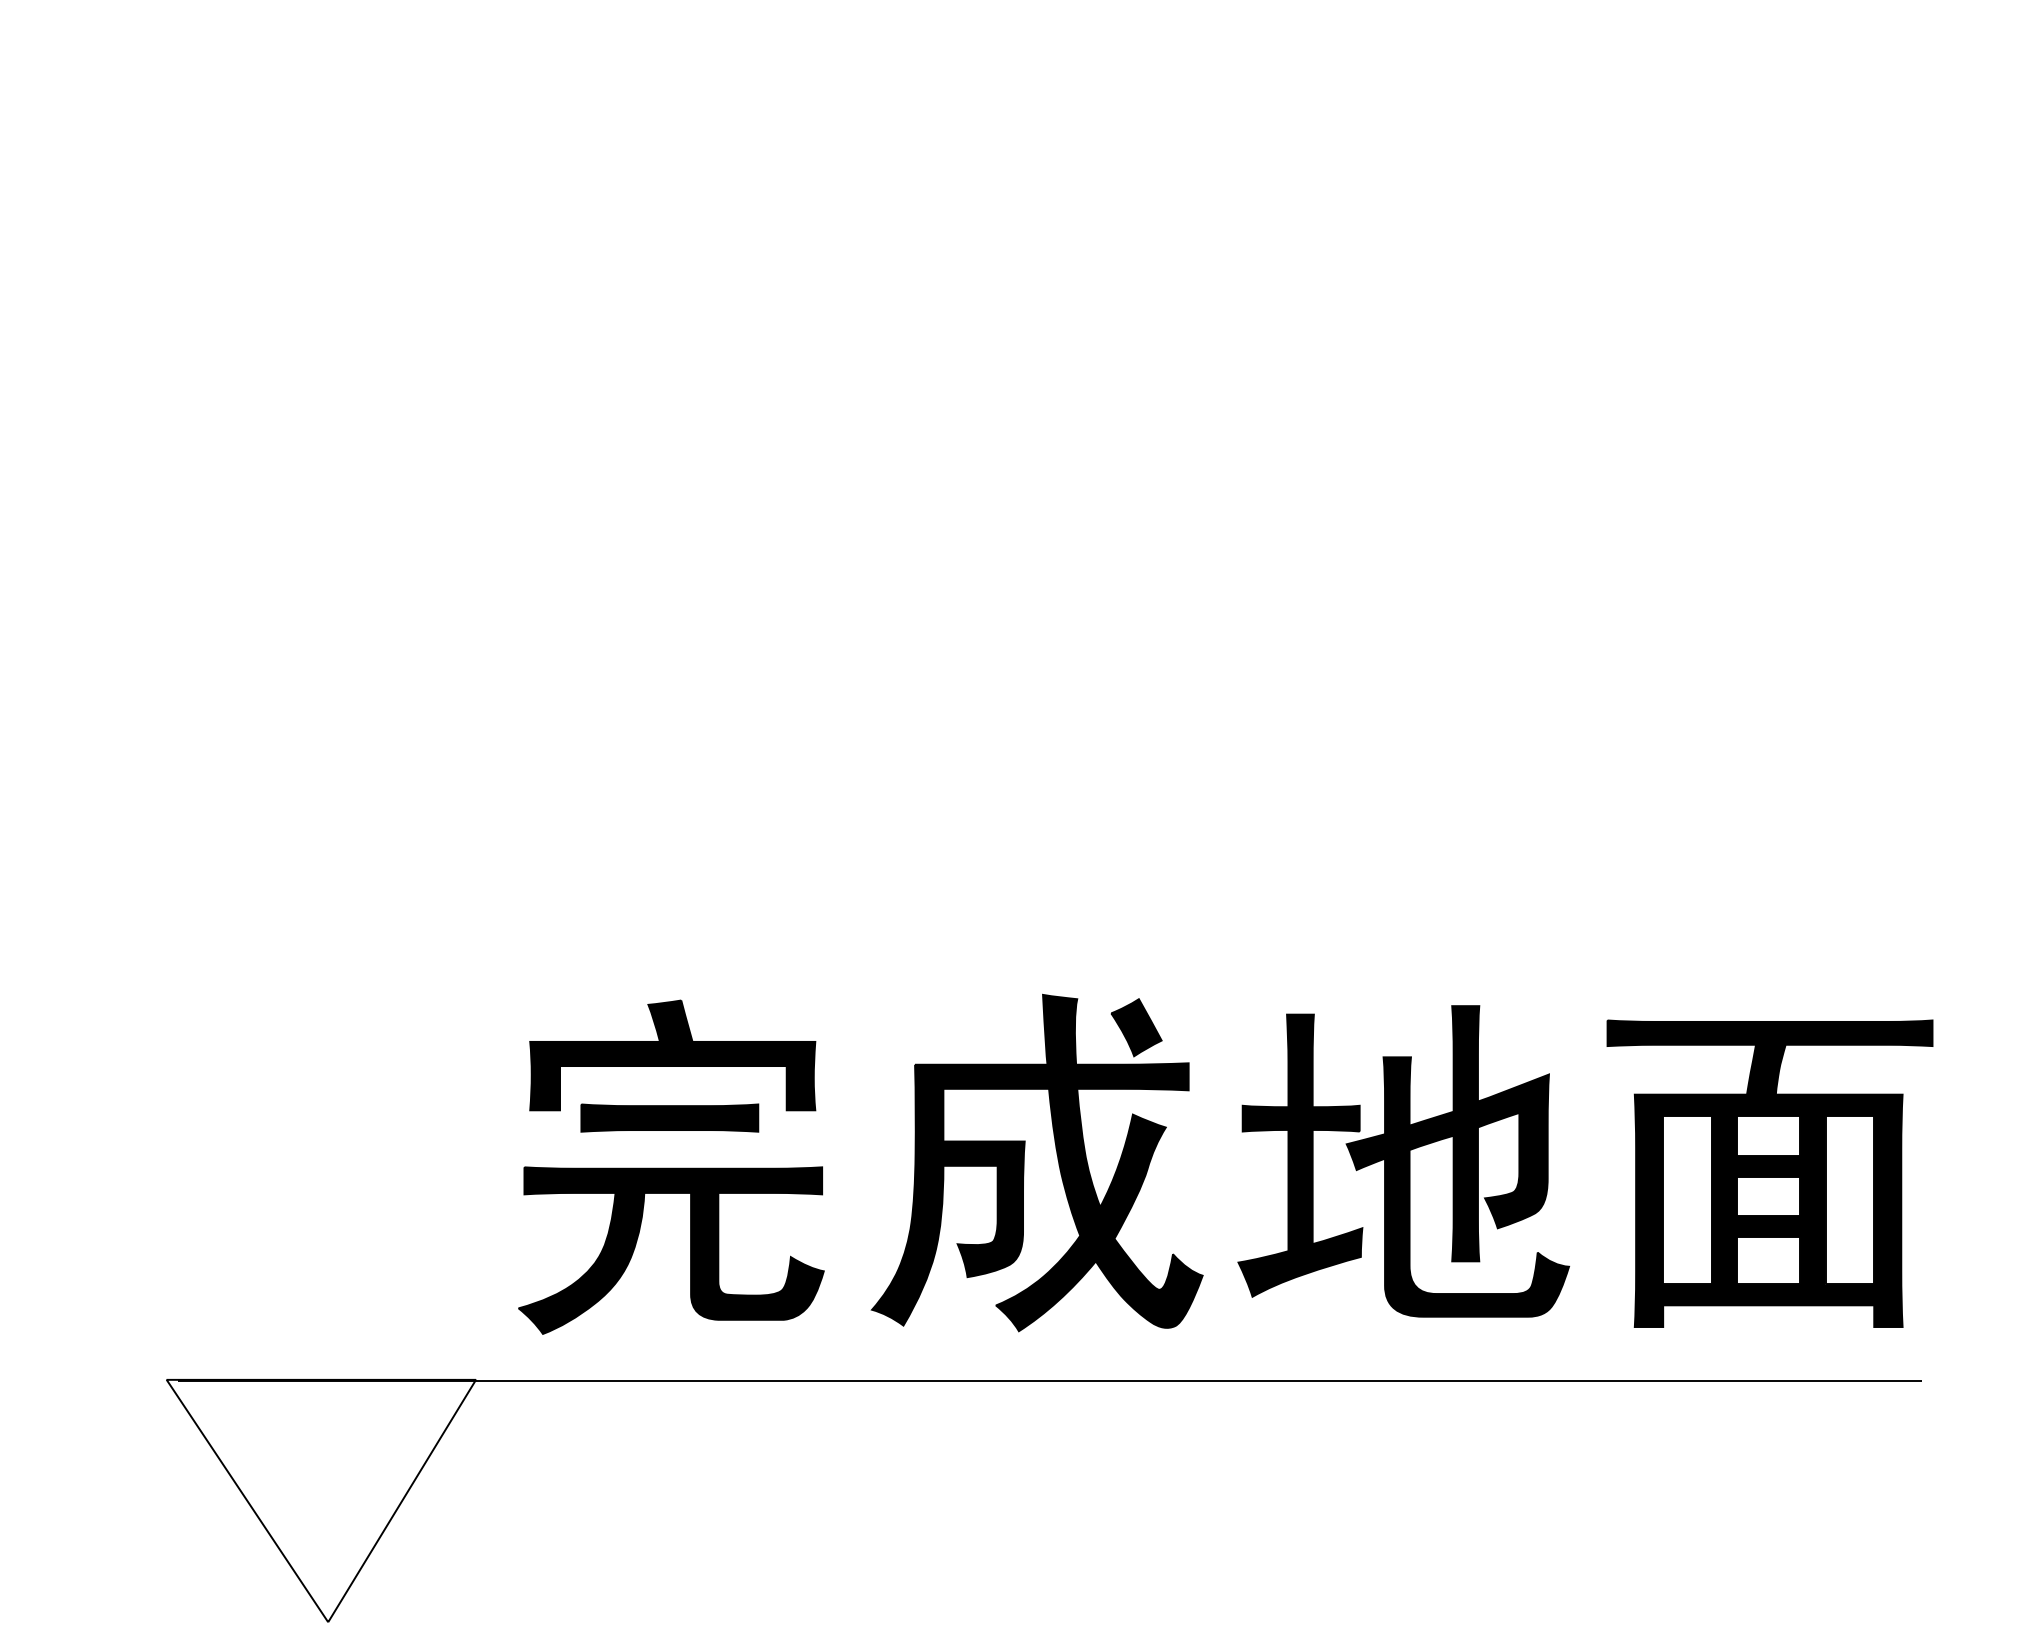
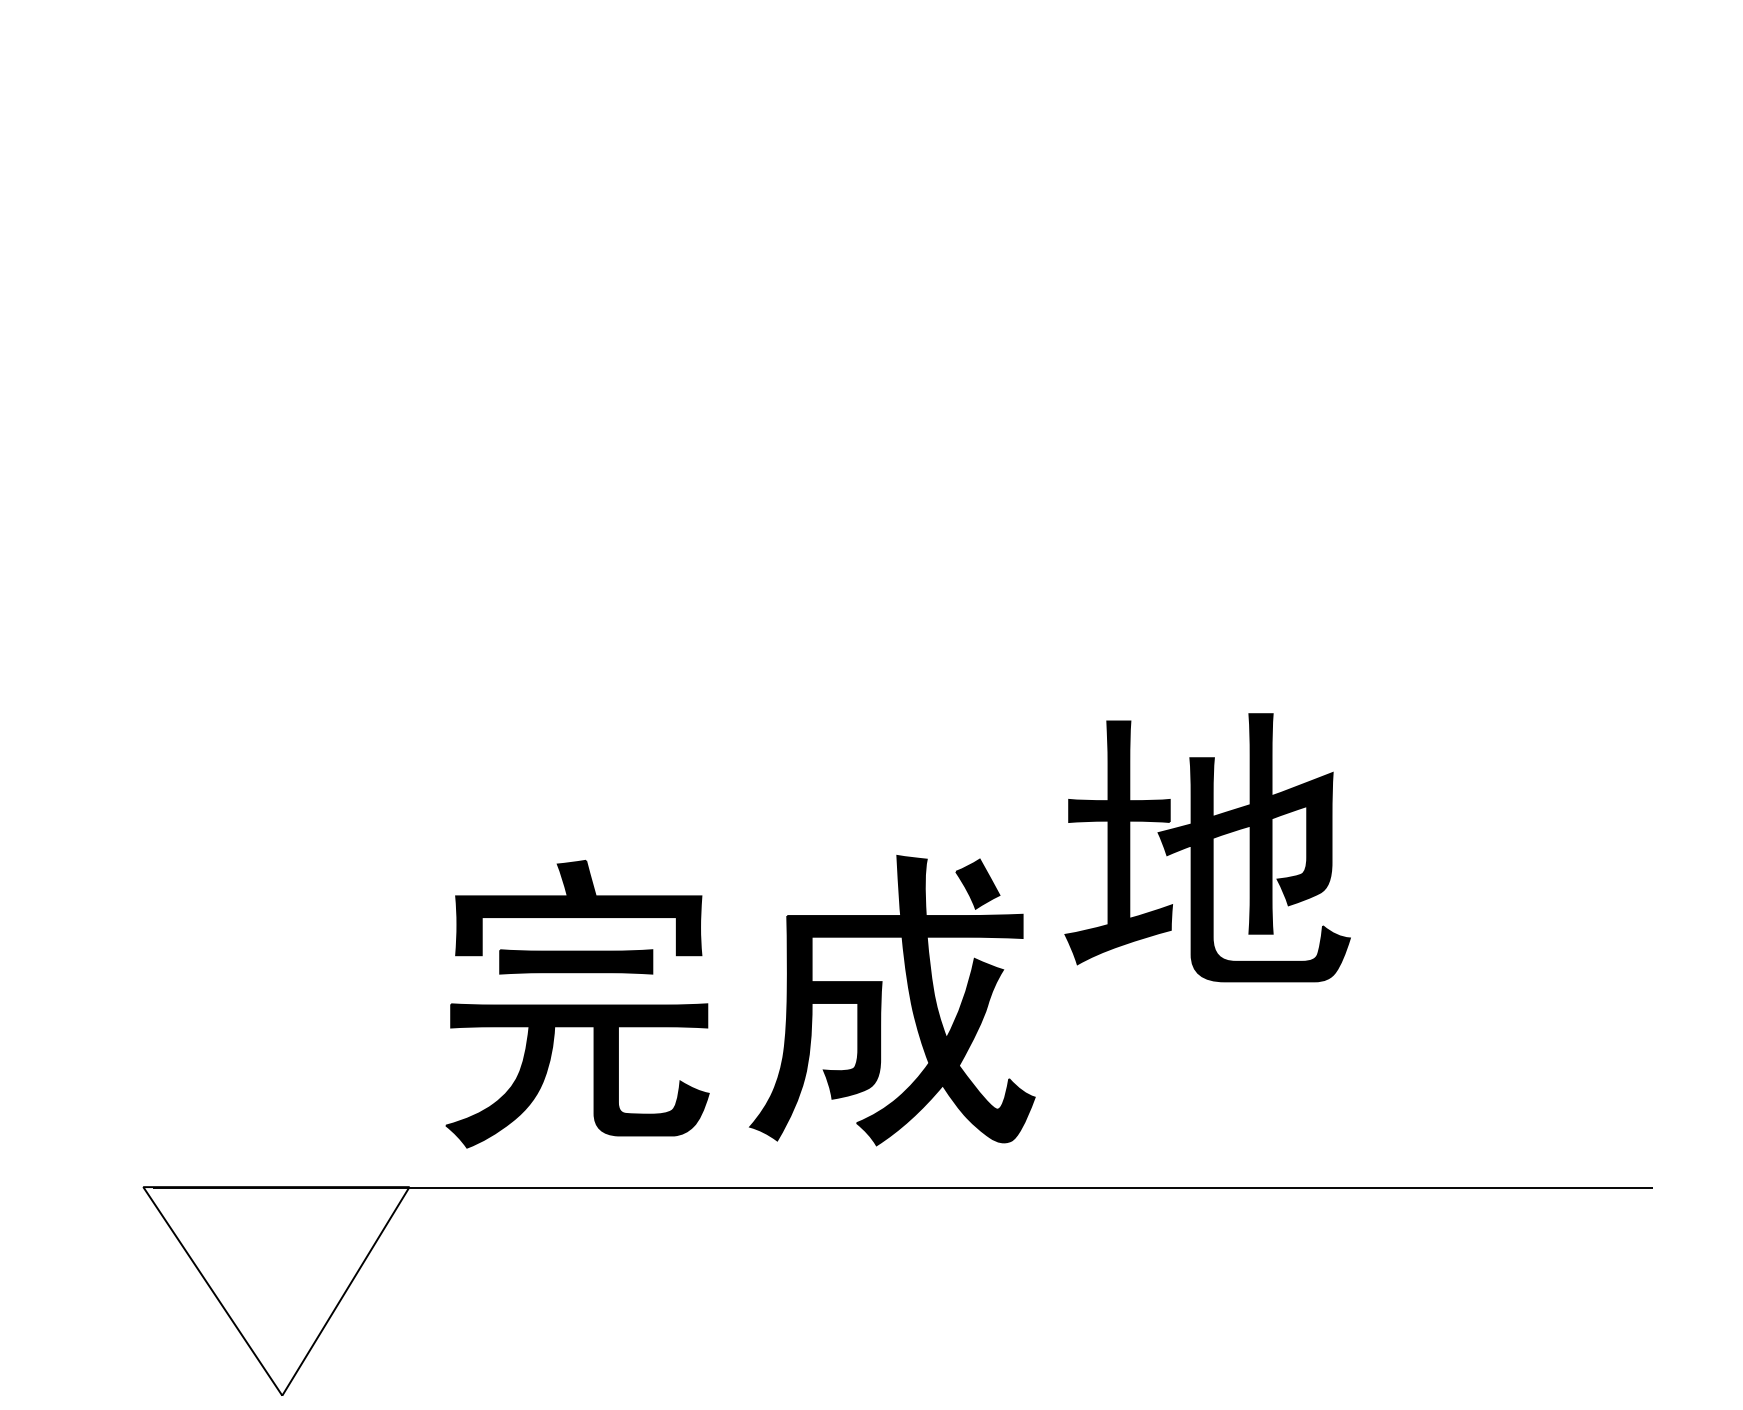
part: (1403, 1161) -> (1207, 847), moved
part: (1769, 1173) -> (1522, 1009), removed

